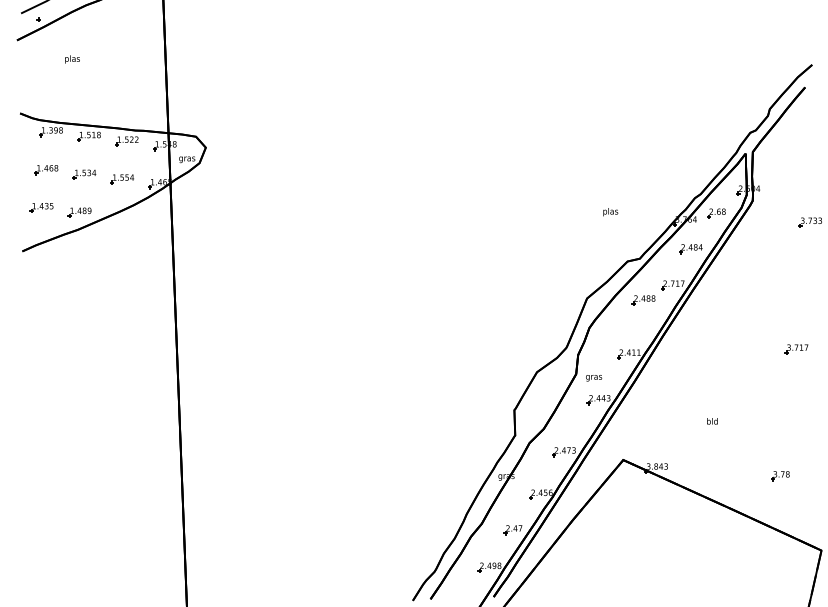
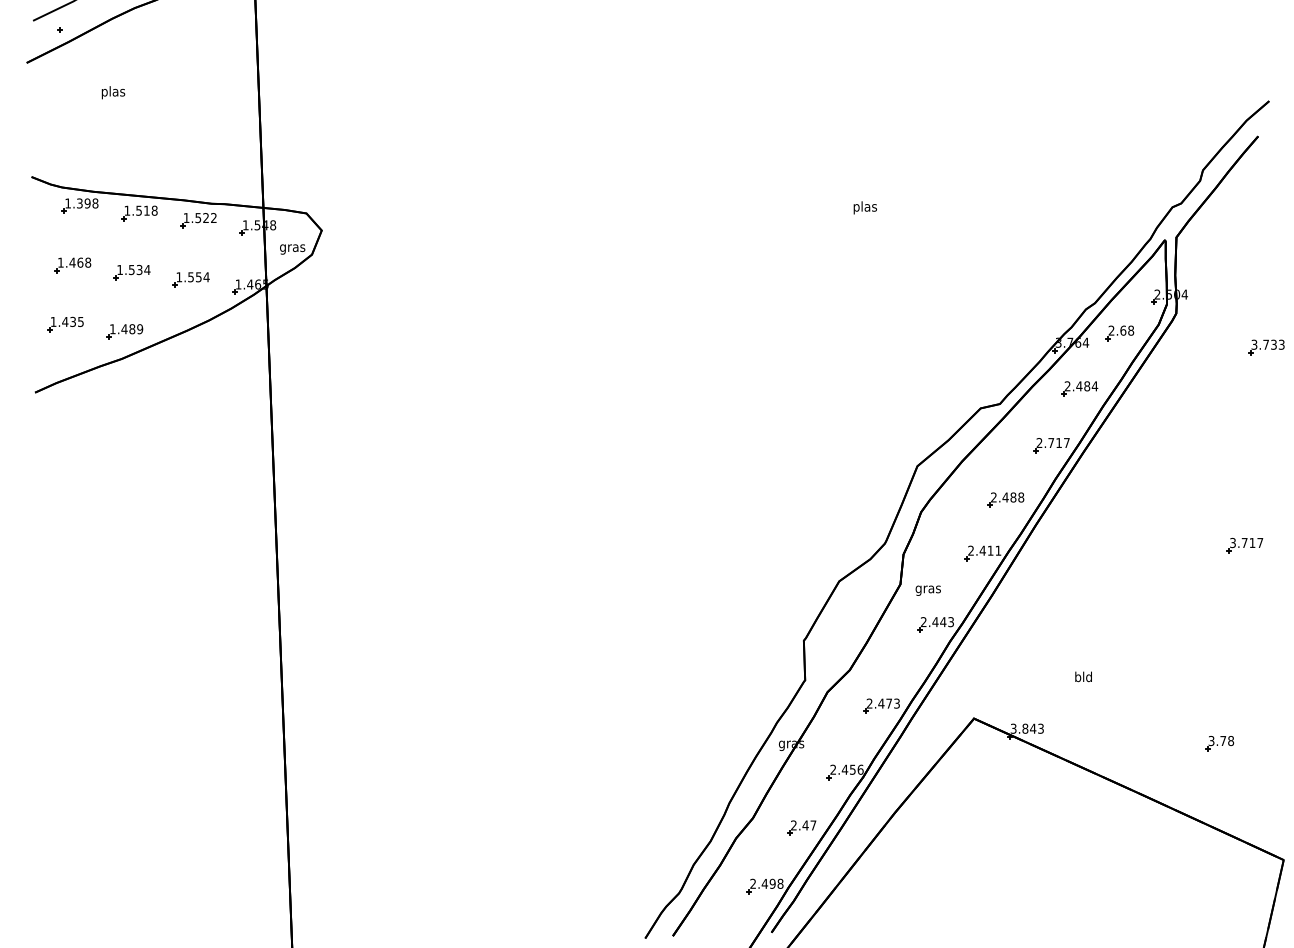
text: (610, 212) -> (864, 208), moved
part: (643, 300) -> (1005, 500), moved
text: (712, 421) -> (1083, 677), moved

